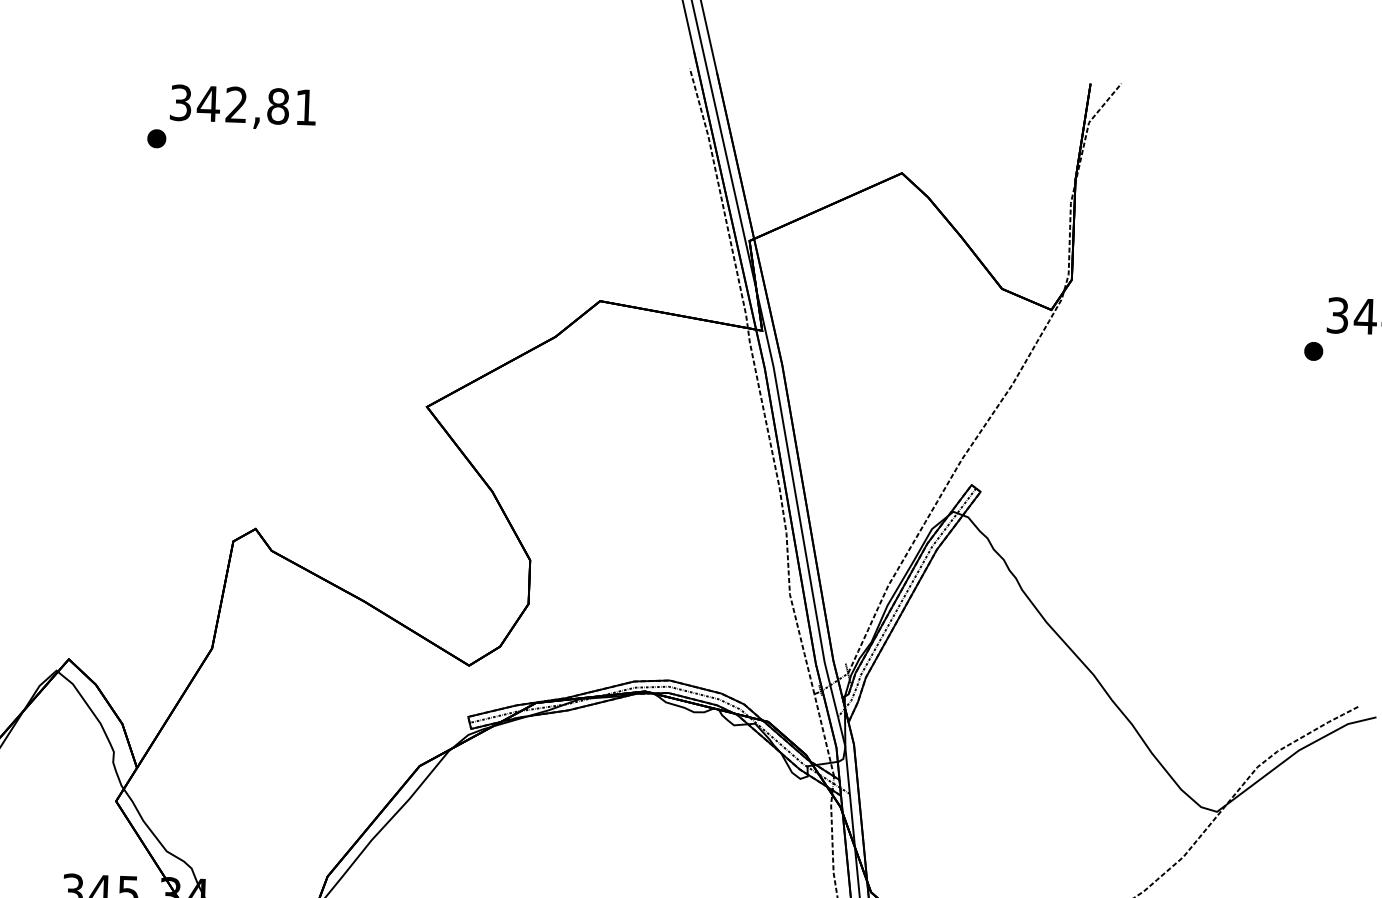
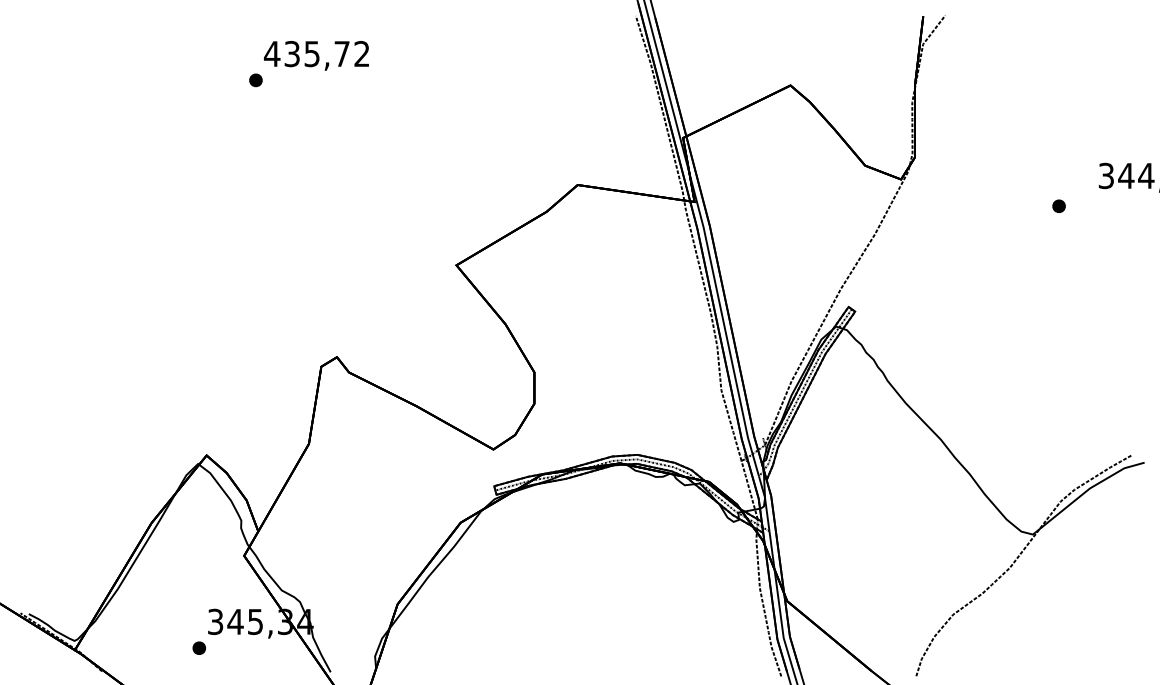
text: (242, 104) -> (316, 53), 342,81 -> 435,72
part: (1312, 350) -> (1058, 205), moved

